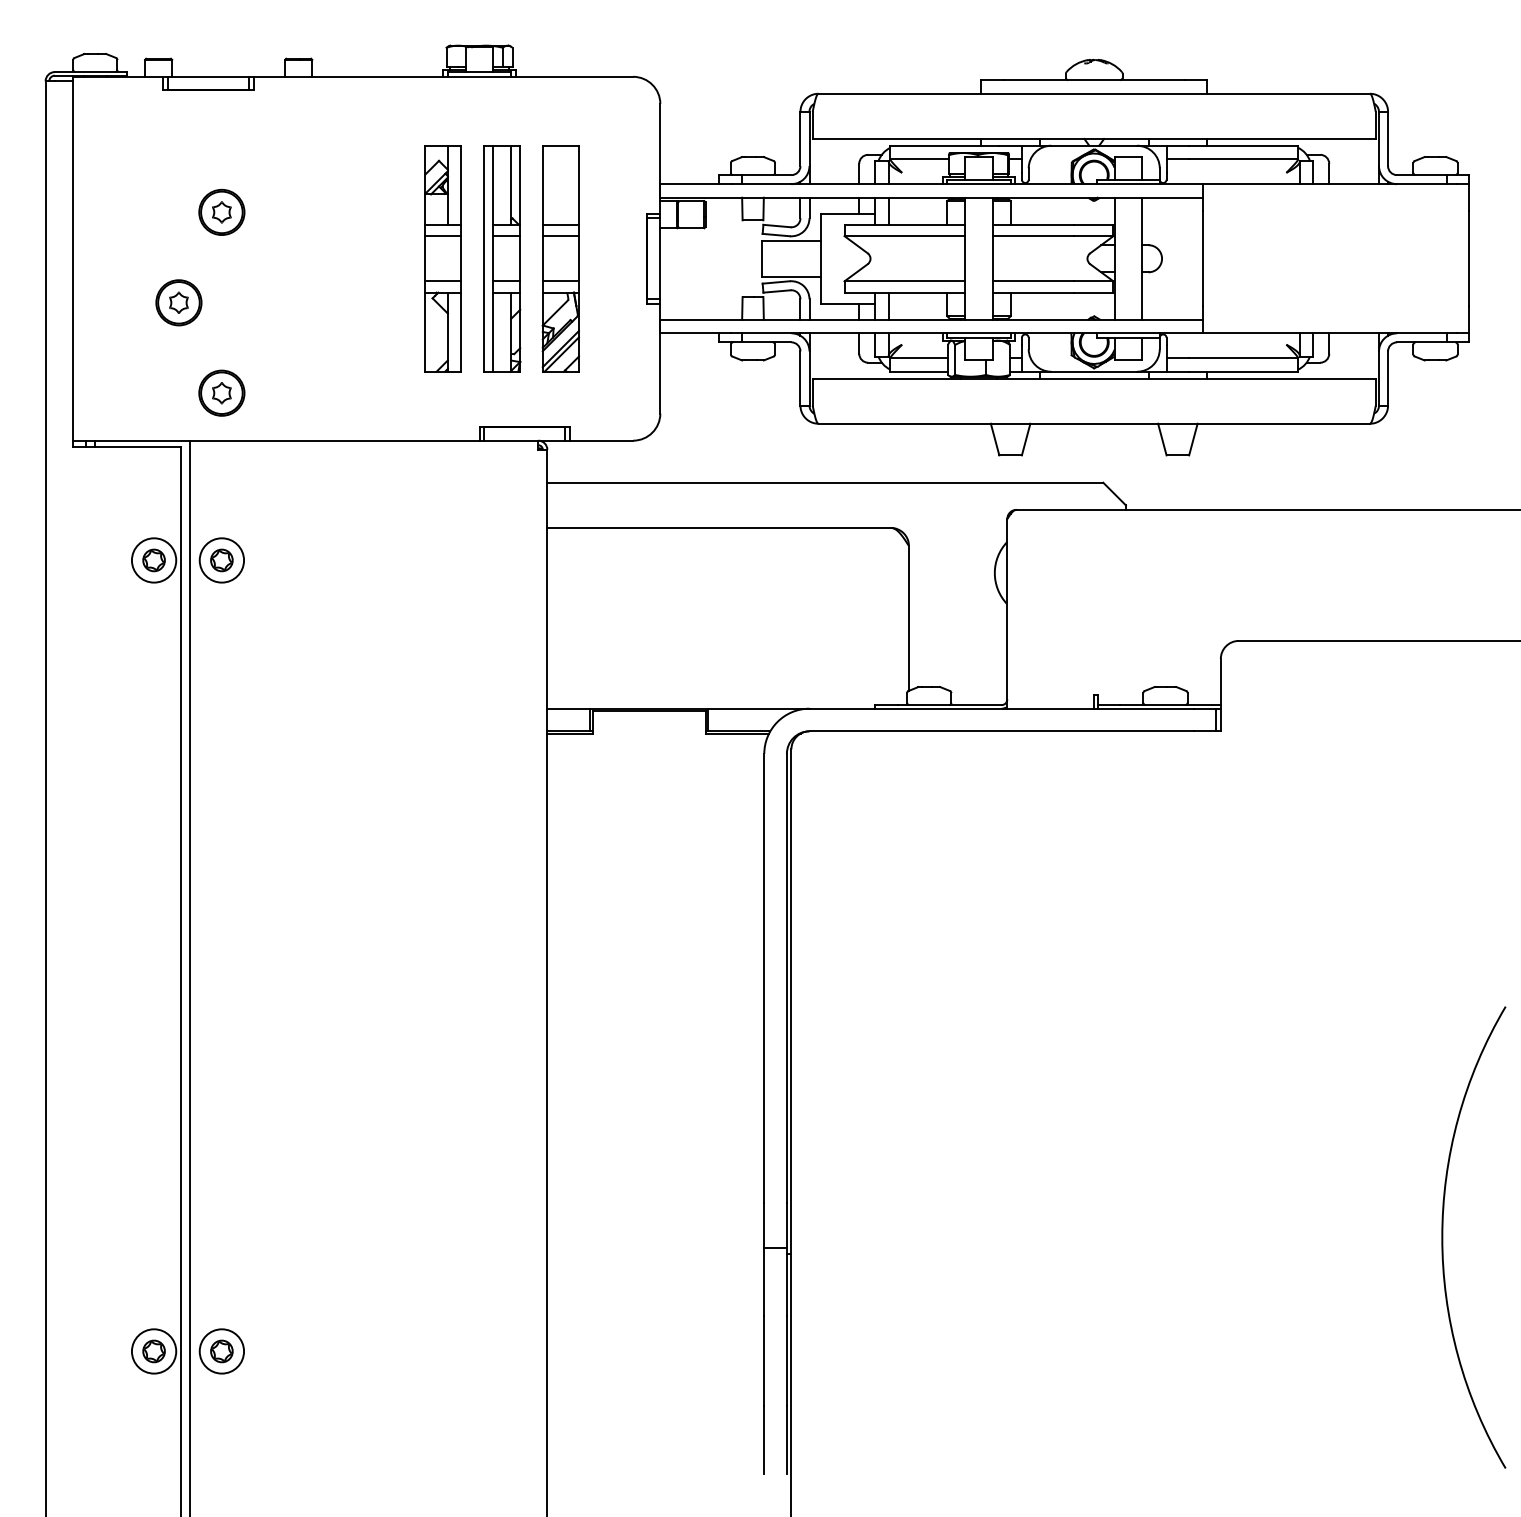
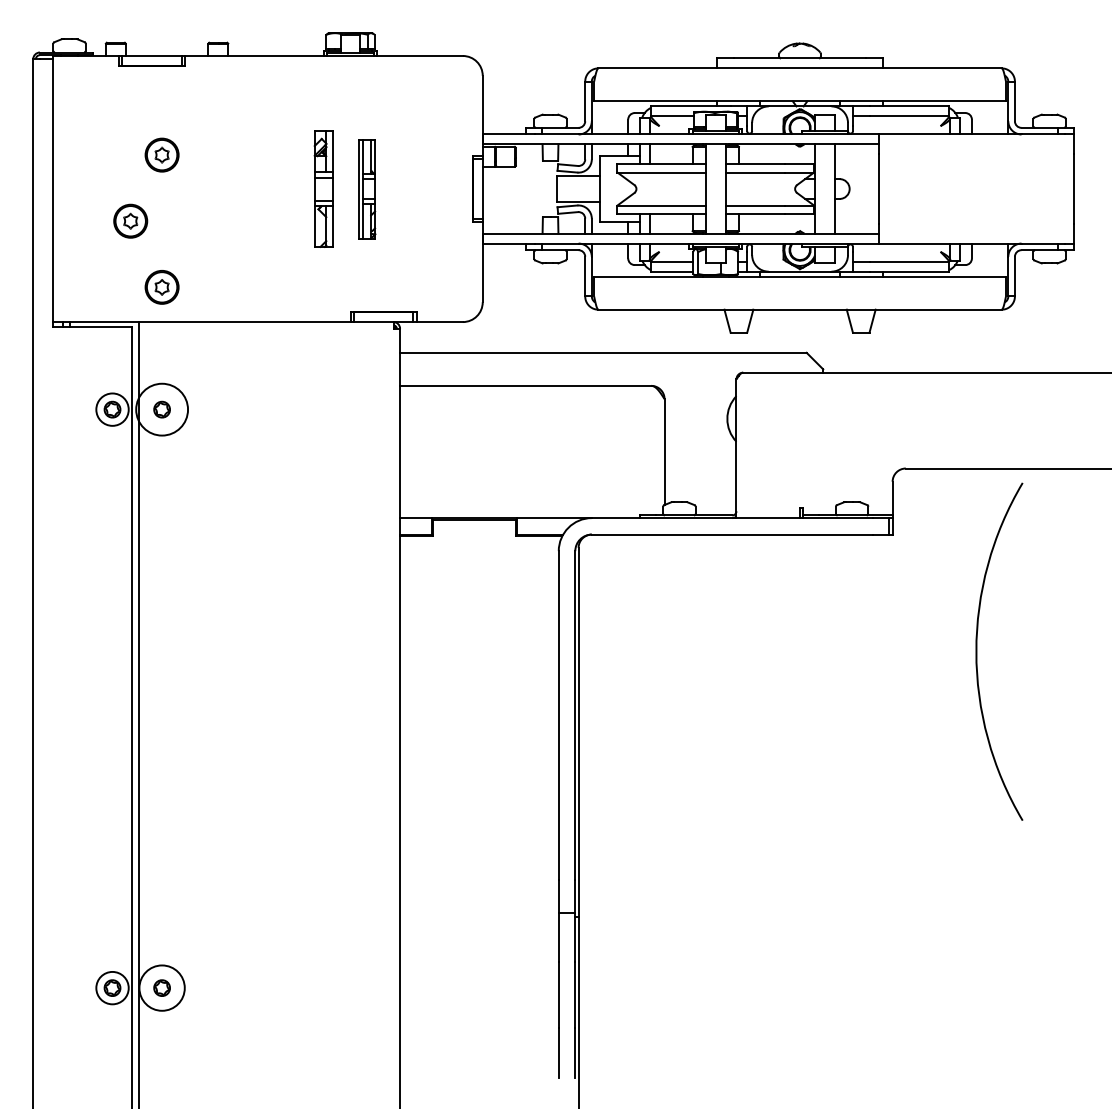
part: (442, 258) -> (323, 188), size x0.7
part: (502, 258) -> (367, 188), size x0.6
part: (560, 258) -> (409, 188), removed
circle: (221, 560) -> (161, 409), size x1.6
arc: (1443, 1237) -> (977, 651), moved
circle: (221, 1351) -> (161, 988), size x1.4

